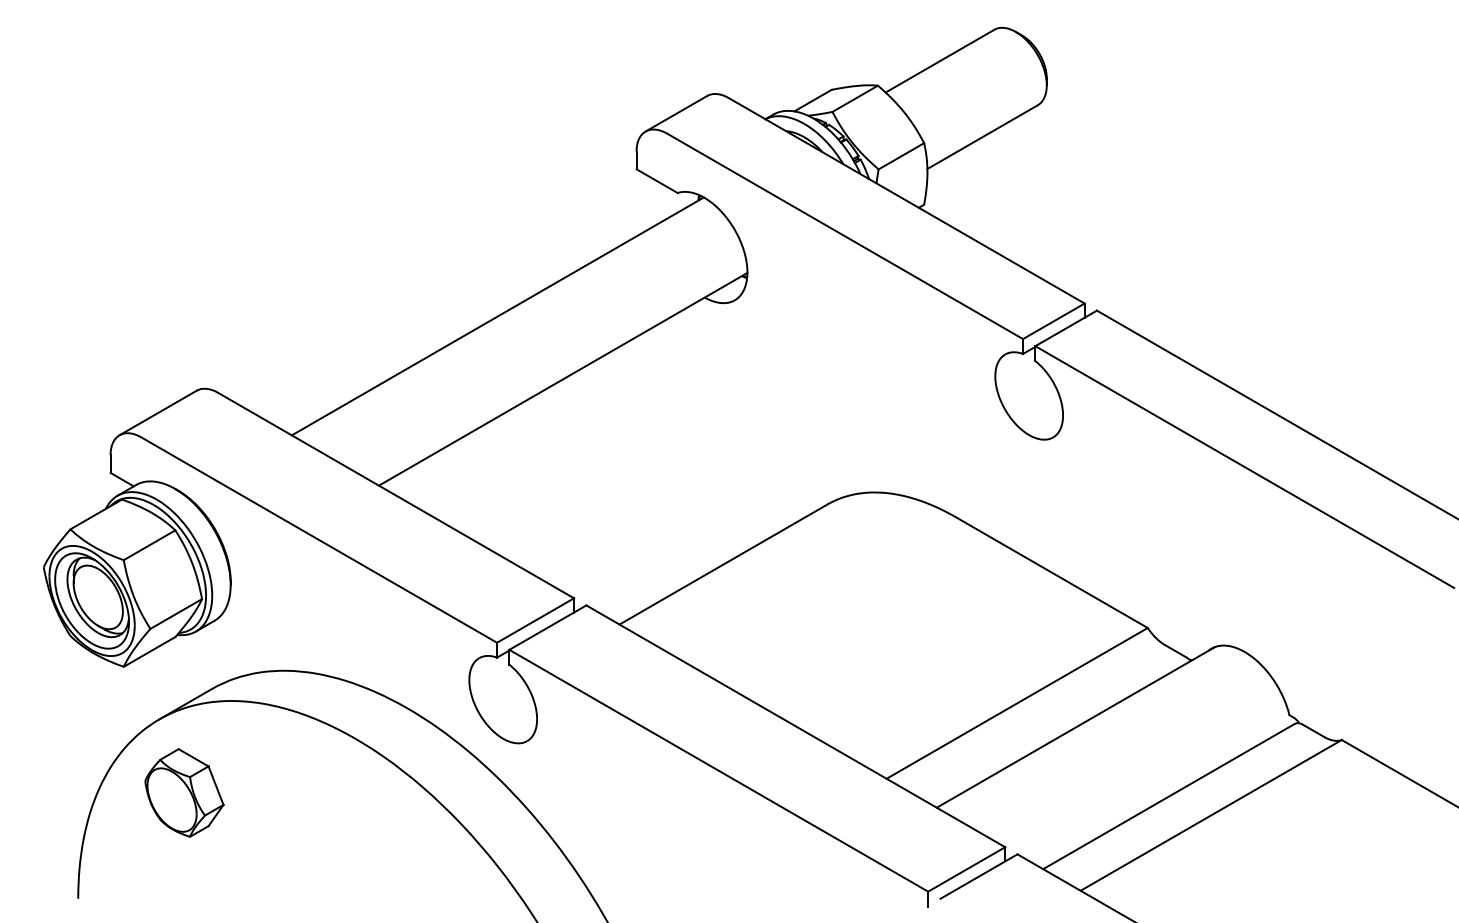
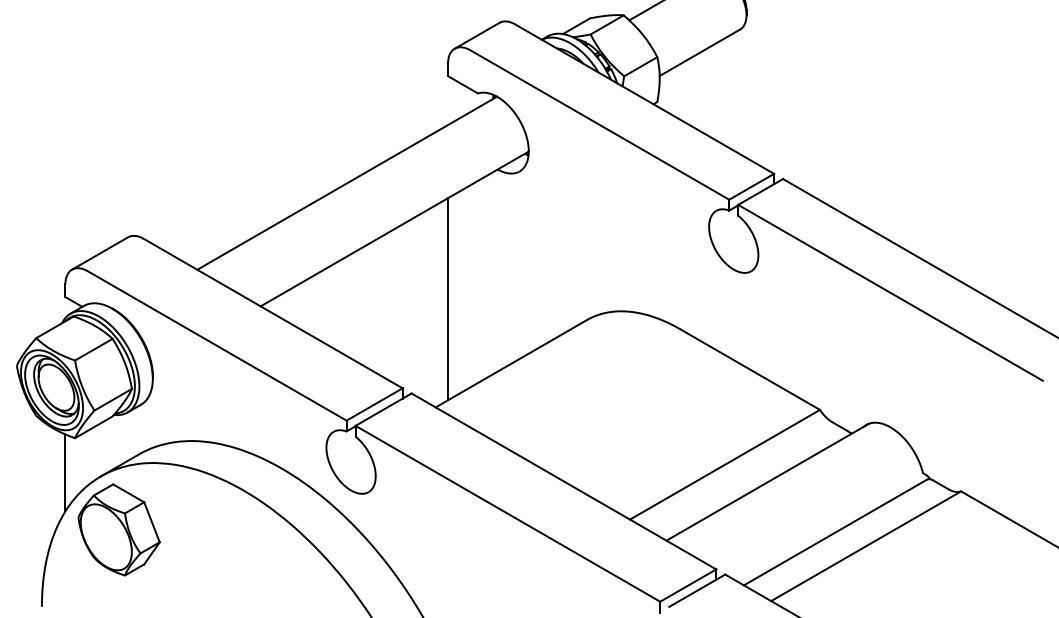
line: (636, 475) -> (448, 298), added
line: (110, 714) -> (65, 472), added
part: (184, 792) -> (119, 529), size x1.43

